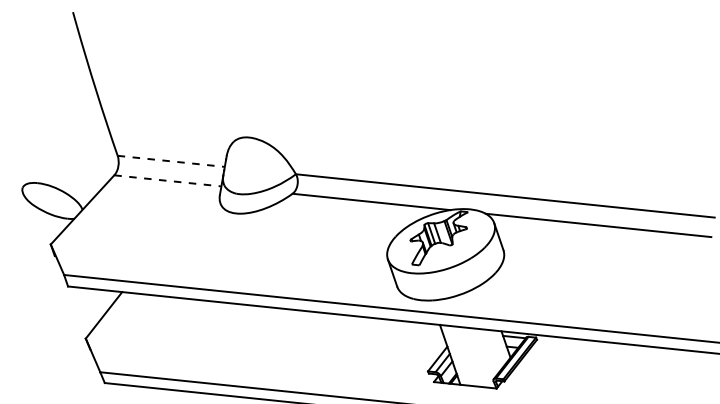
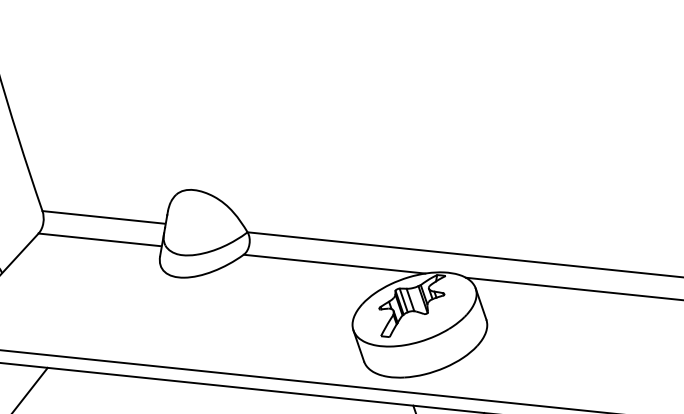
line: (170, 161) -> (103, 217), dashed -> solid
line: (167, 180) -> (99, 239), dashed -> solid

